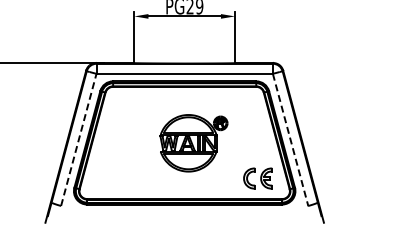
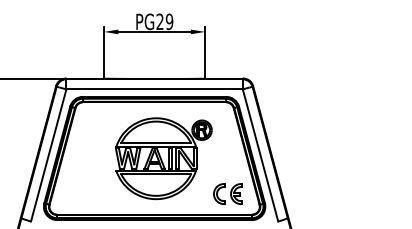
line: (78, 138) -> (48, 154), dashed -> solid
line: (290, 139) -> (260, 155), dashed -> solid
part: (193, 142) -> (163, 158), size x1.43

